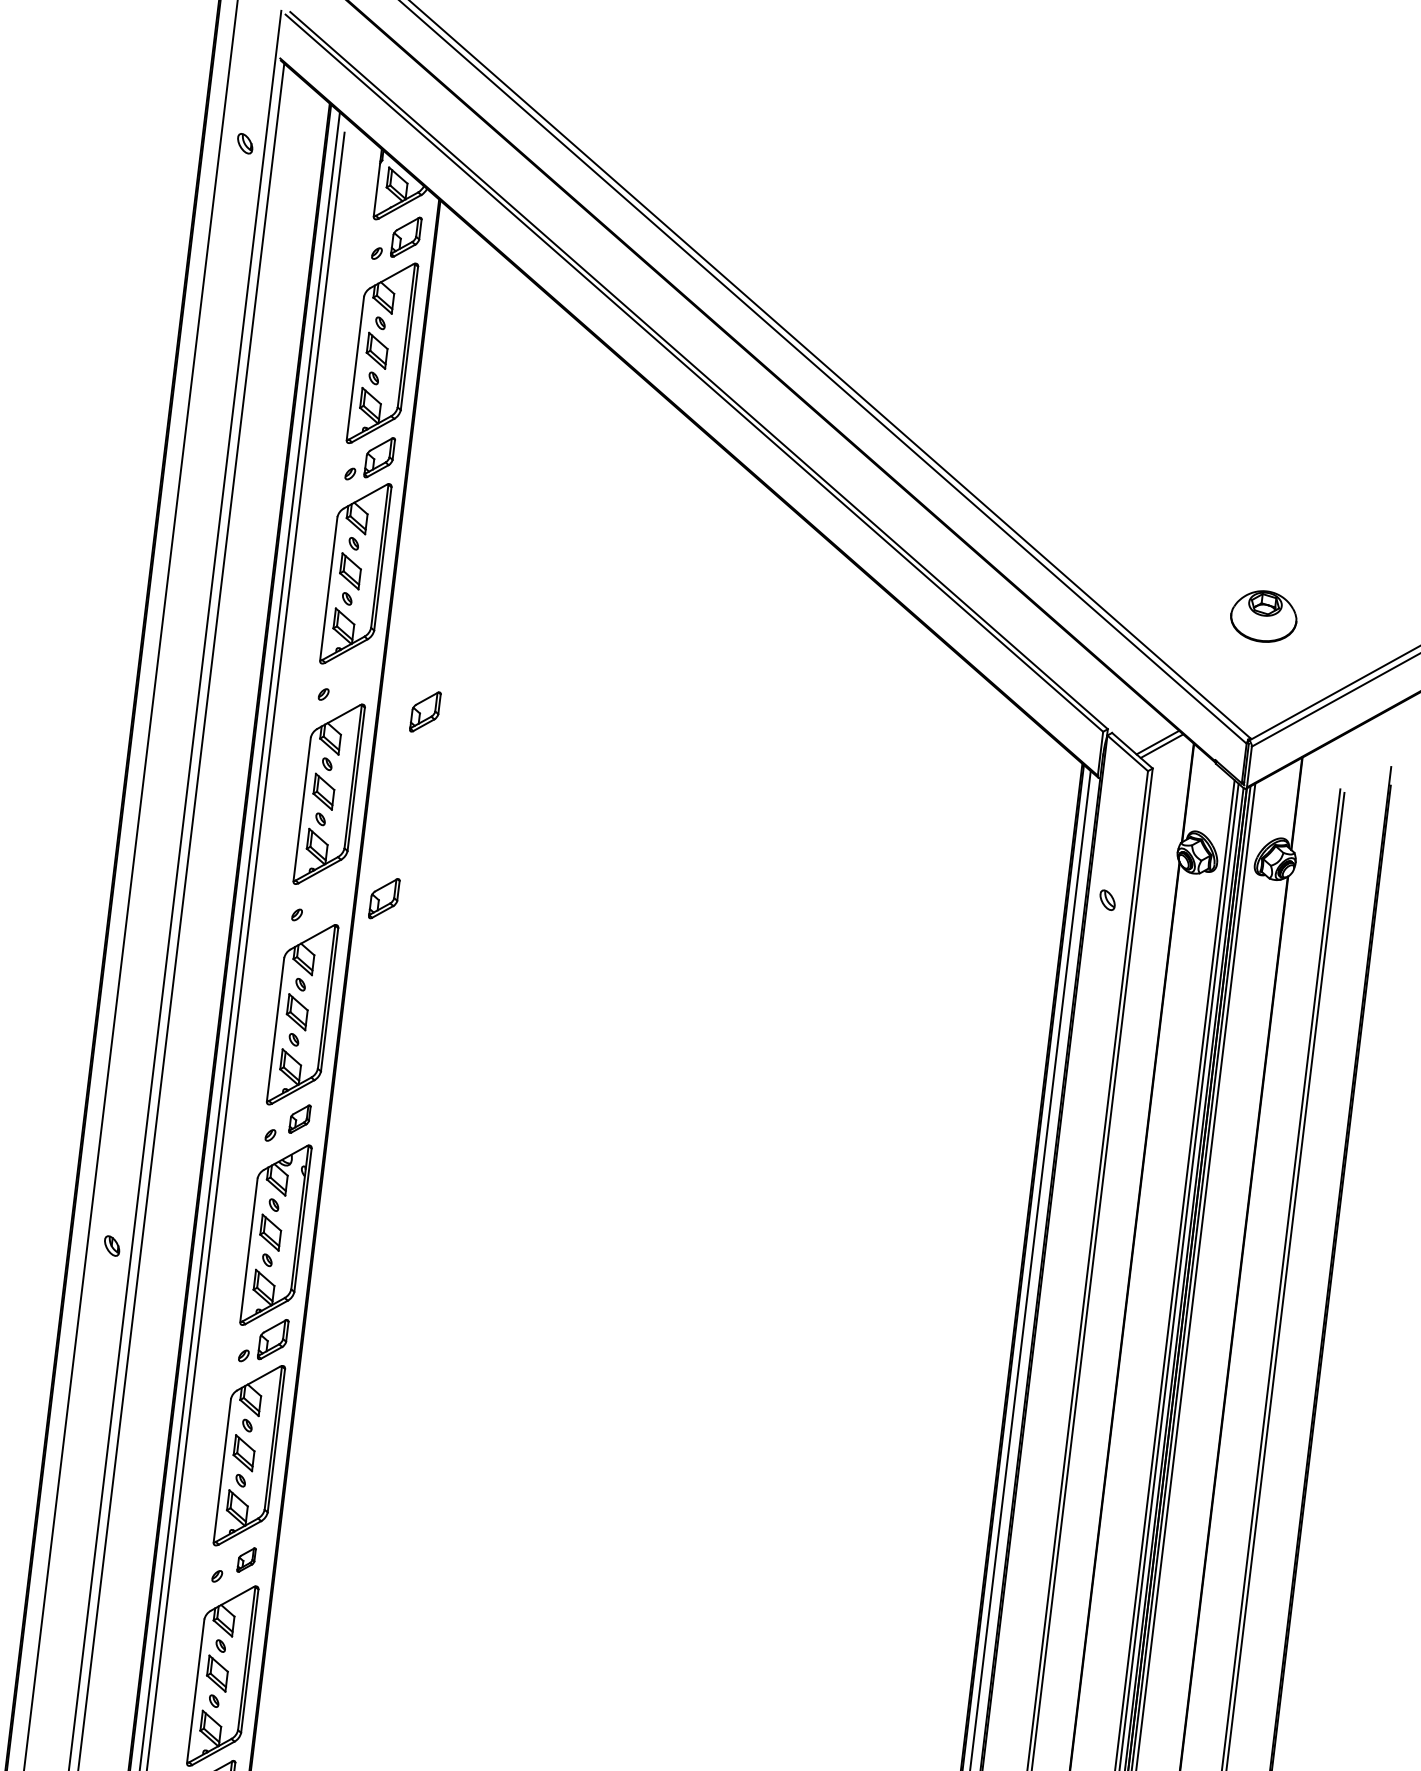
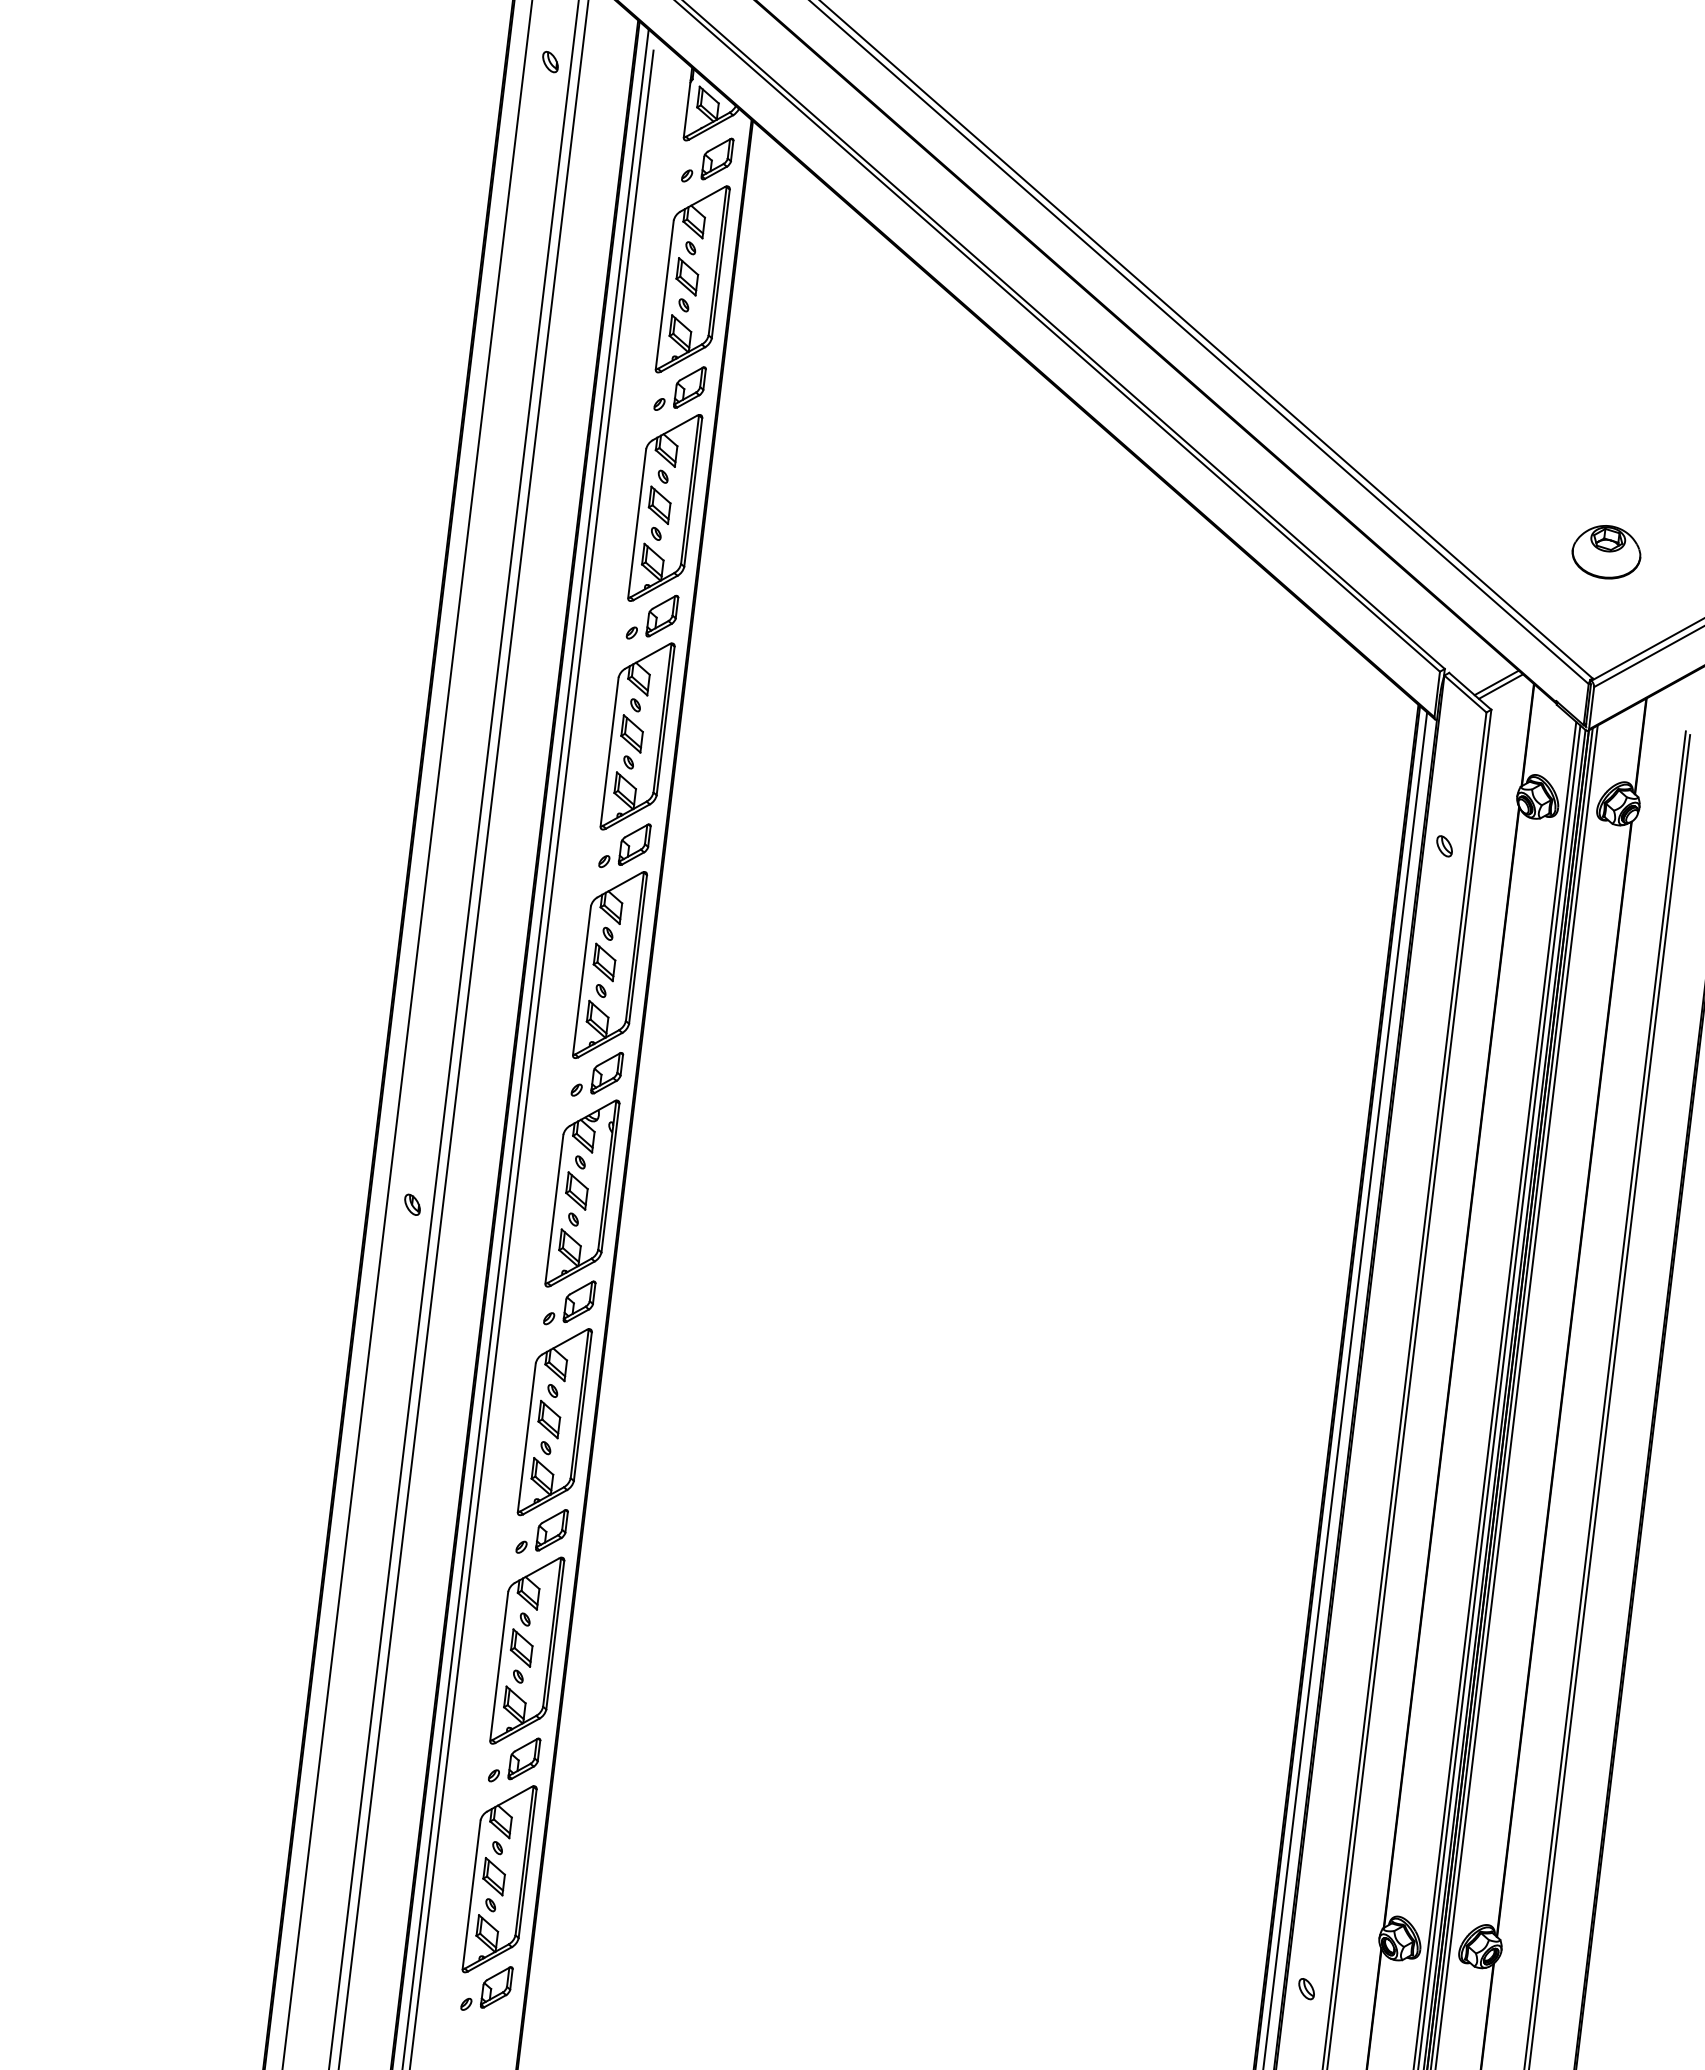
part: (425, 711) -> (662, 615), moved
part: (384, 898) -> (634, 844), moved
part: (300, 1119) -> (607, 1073), size x1.43
part: (246, 1560) -> (551, 1530), size x1.67

